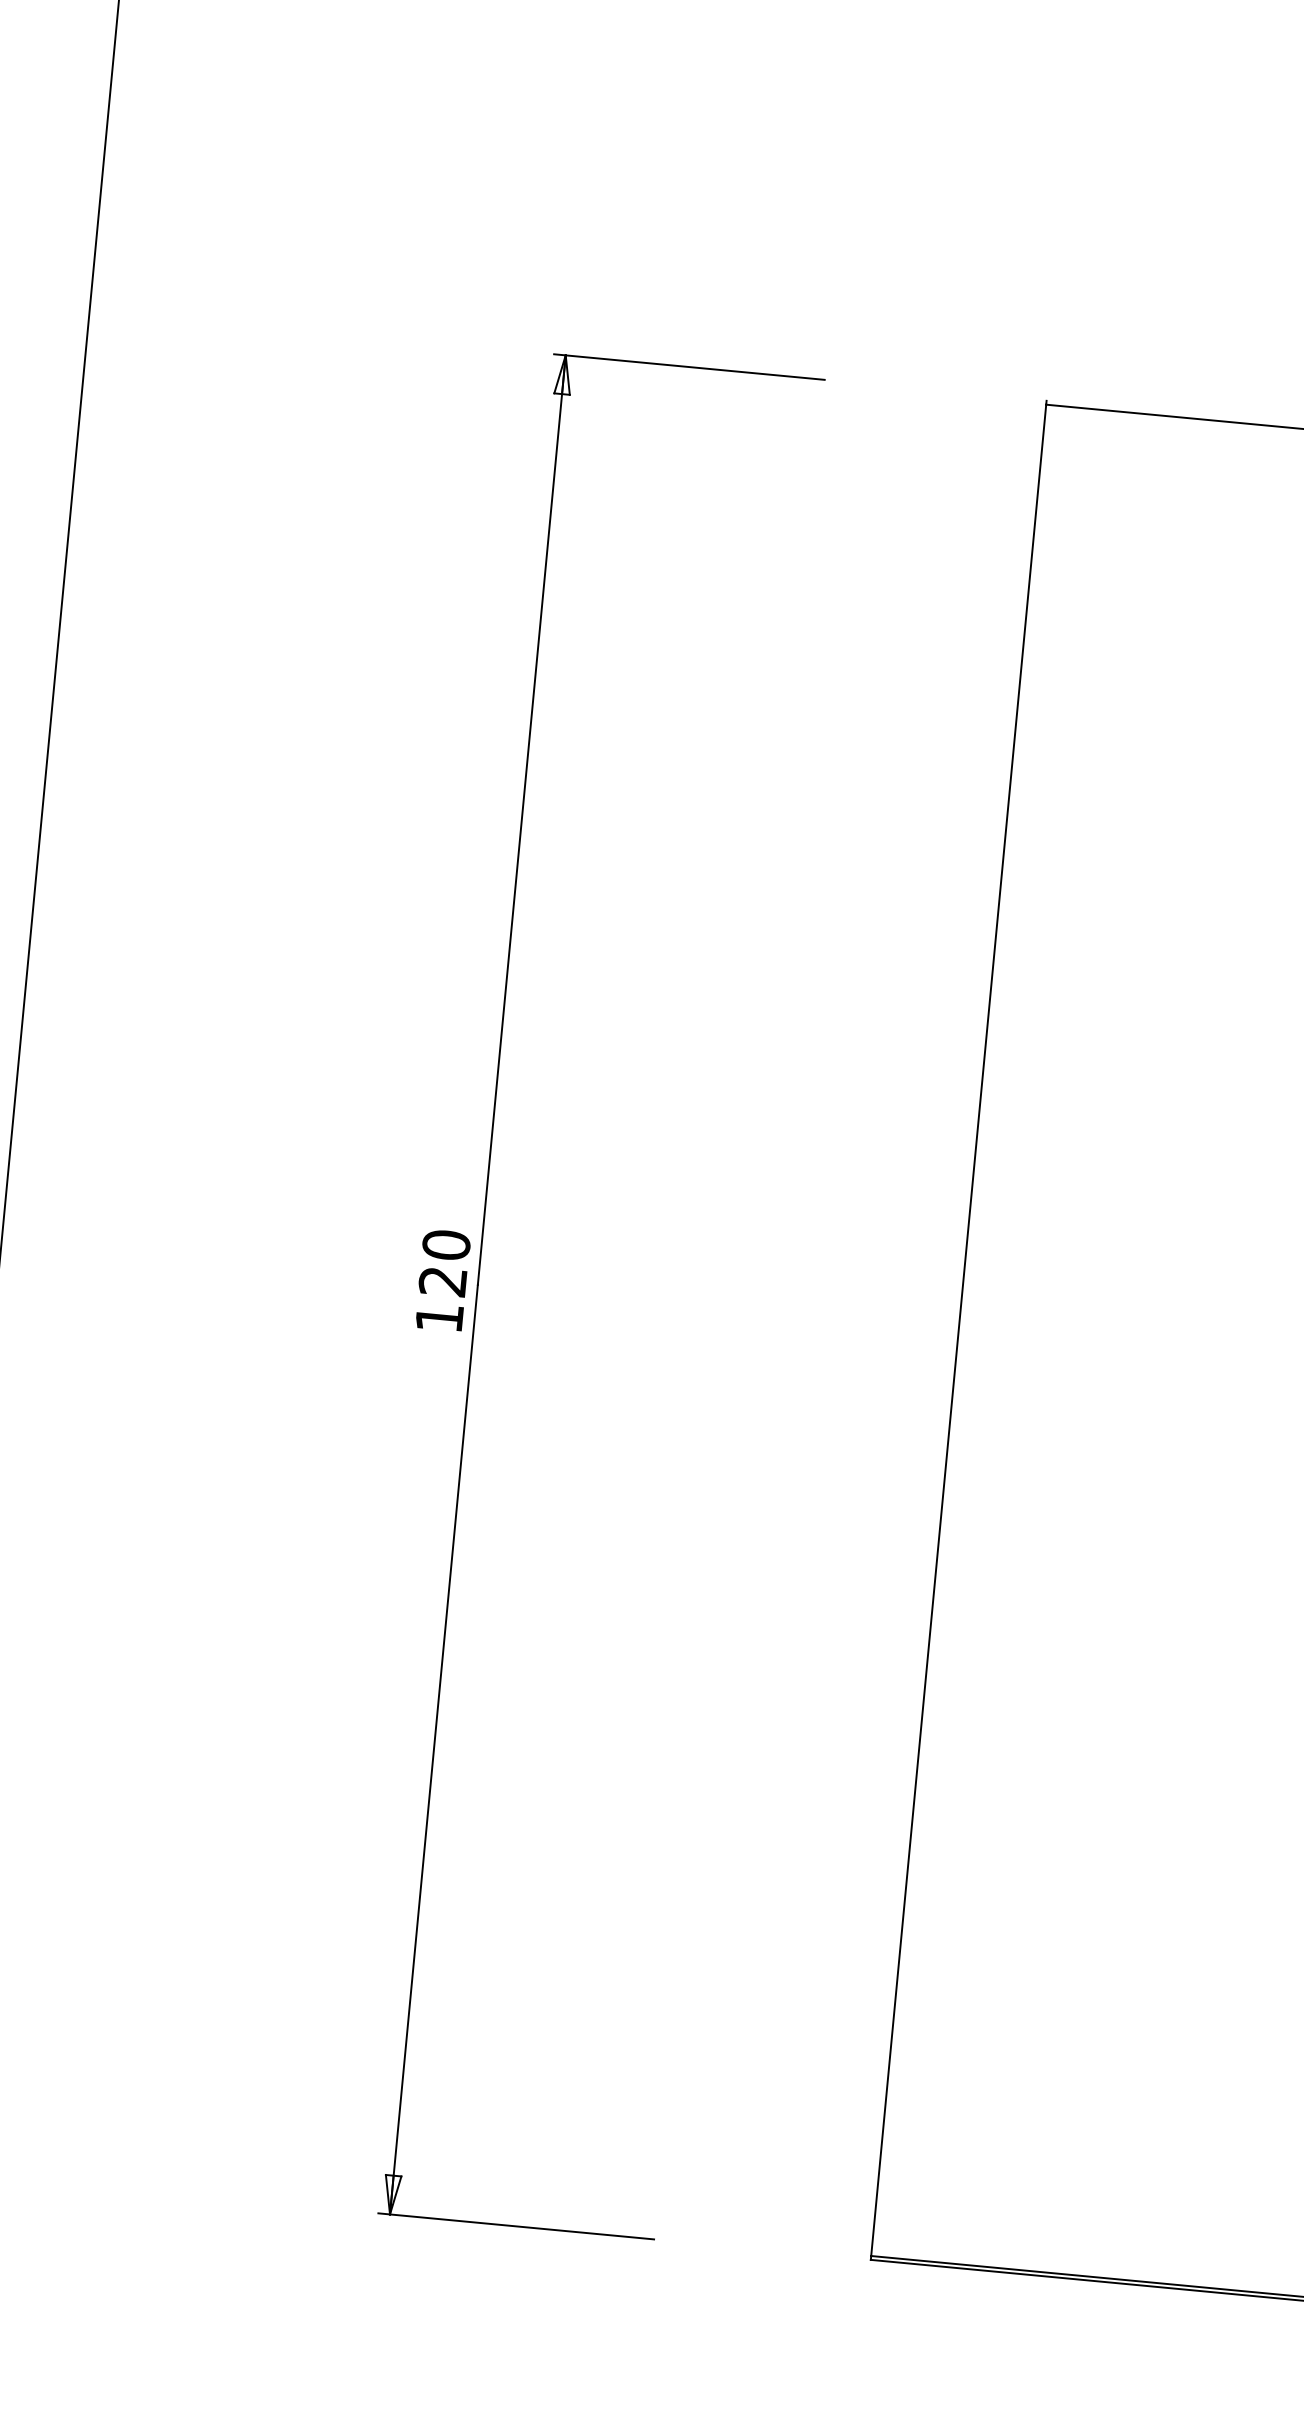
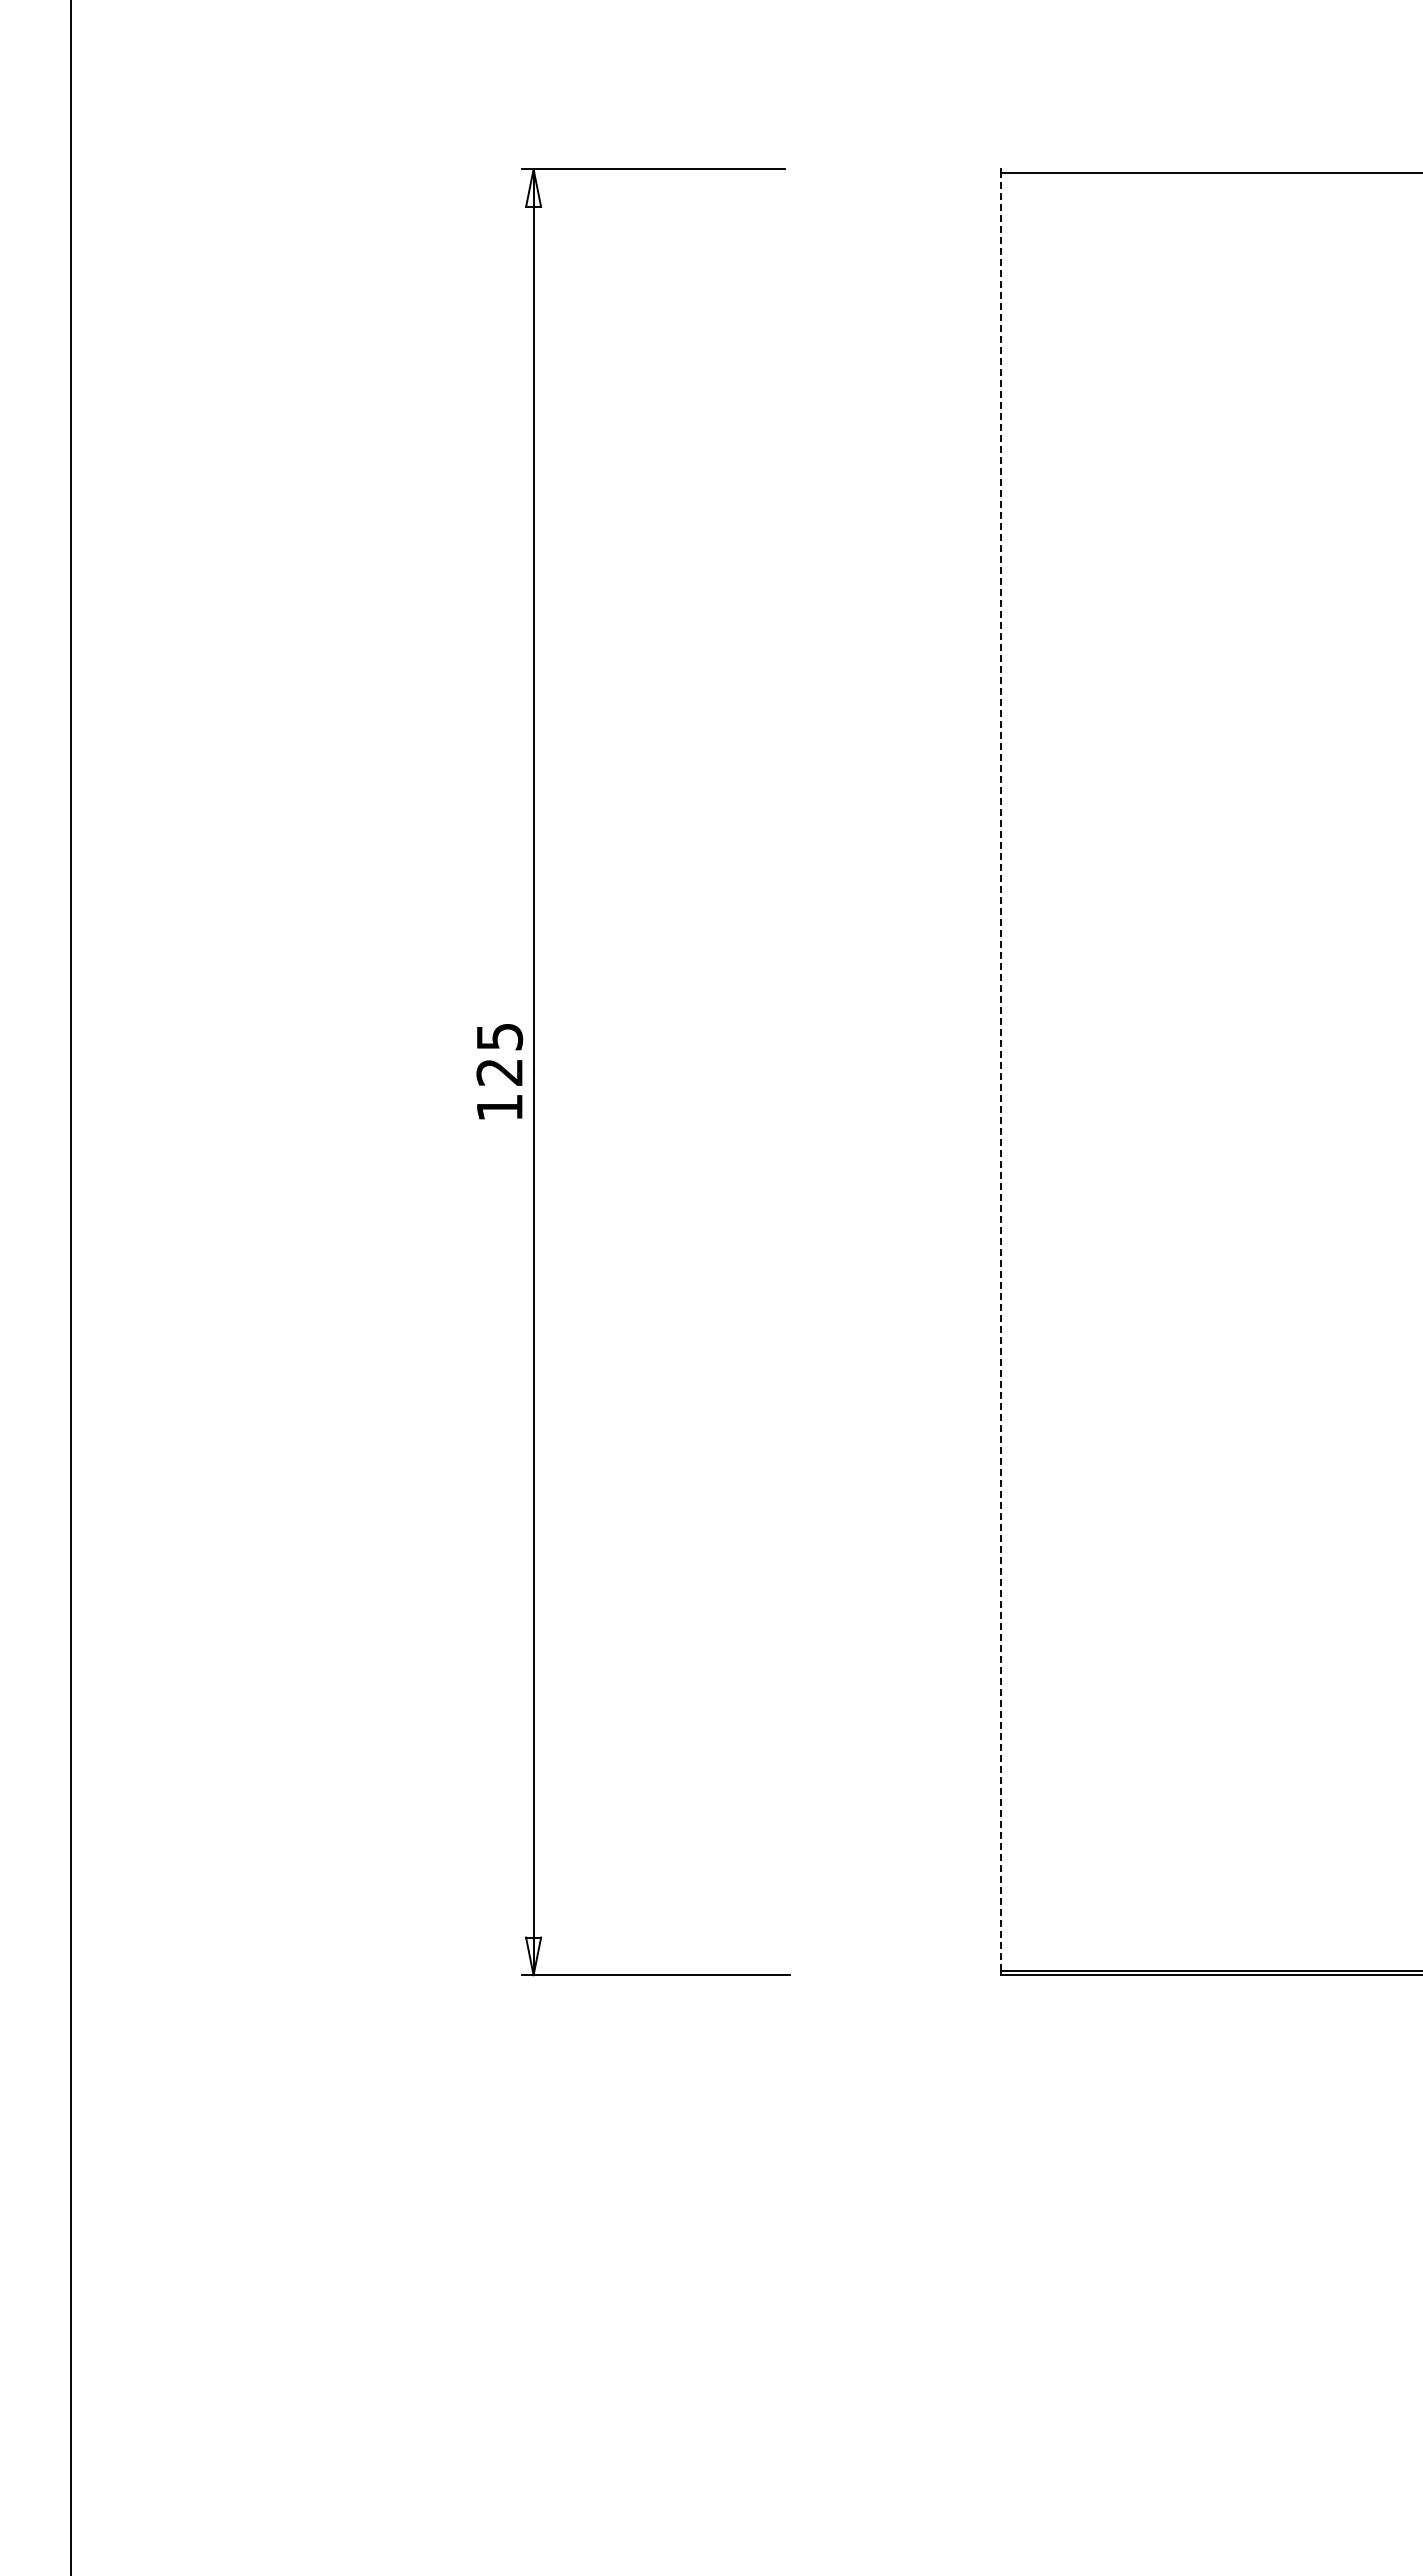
text: (446, 1244) -> (499, 1036), 120 -> 125
line: (958, 1329) -> (1000, 1071), solid -> dashed

